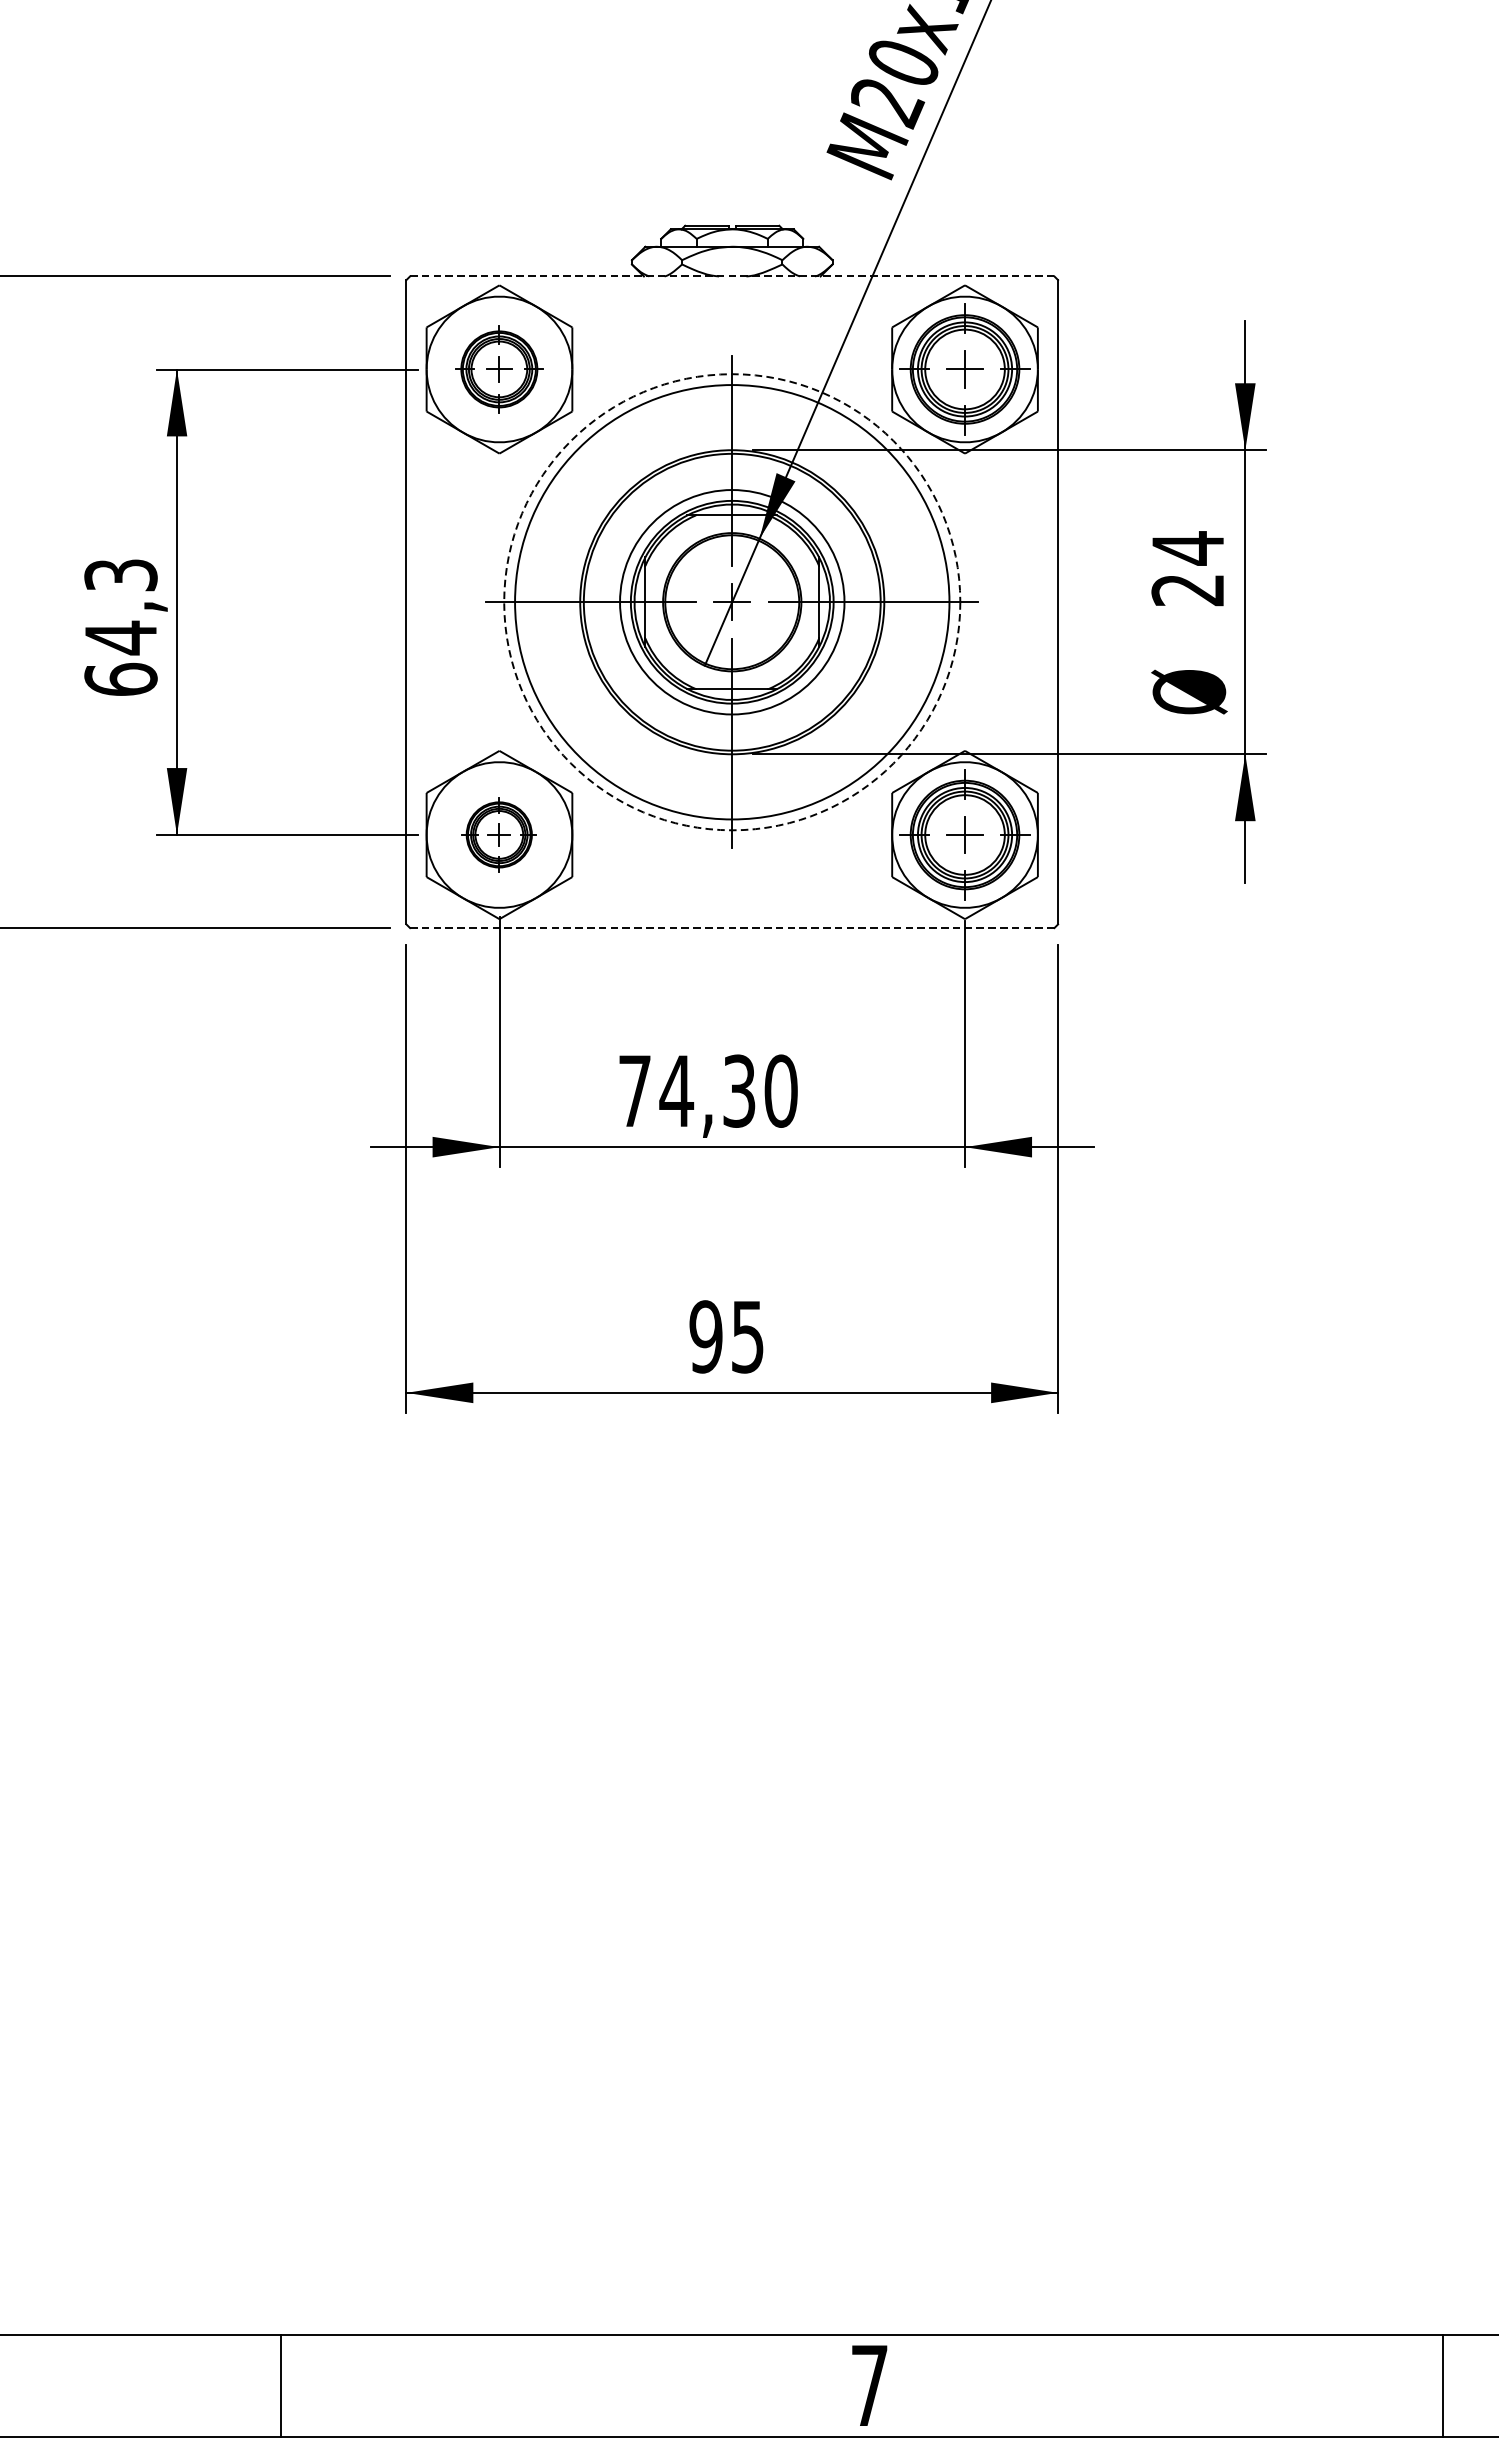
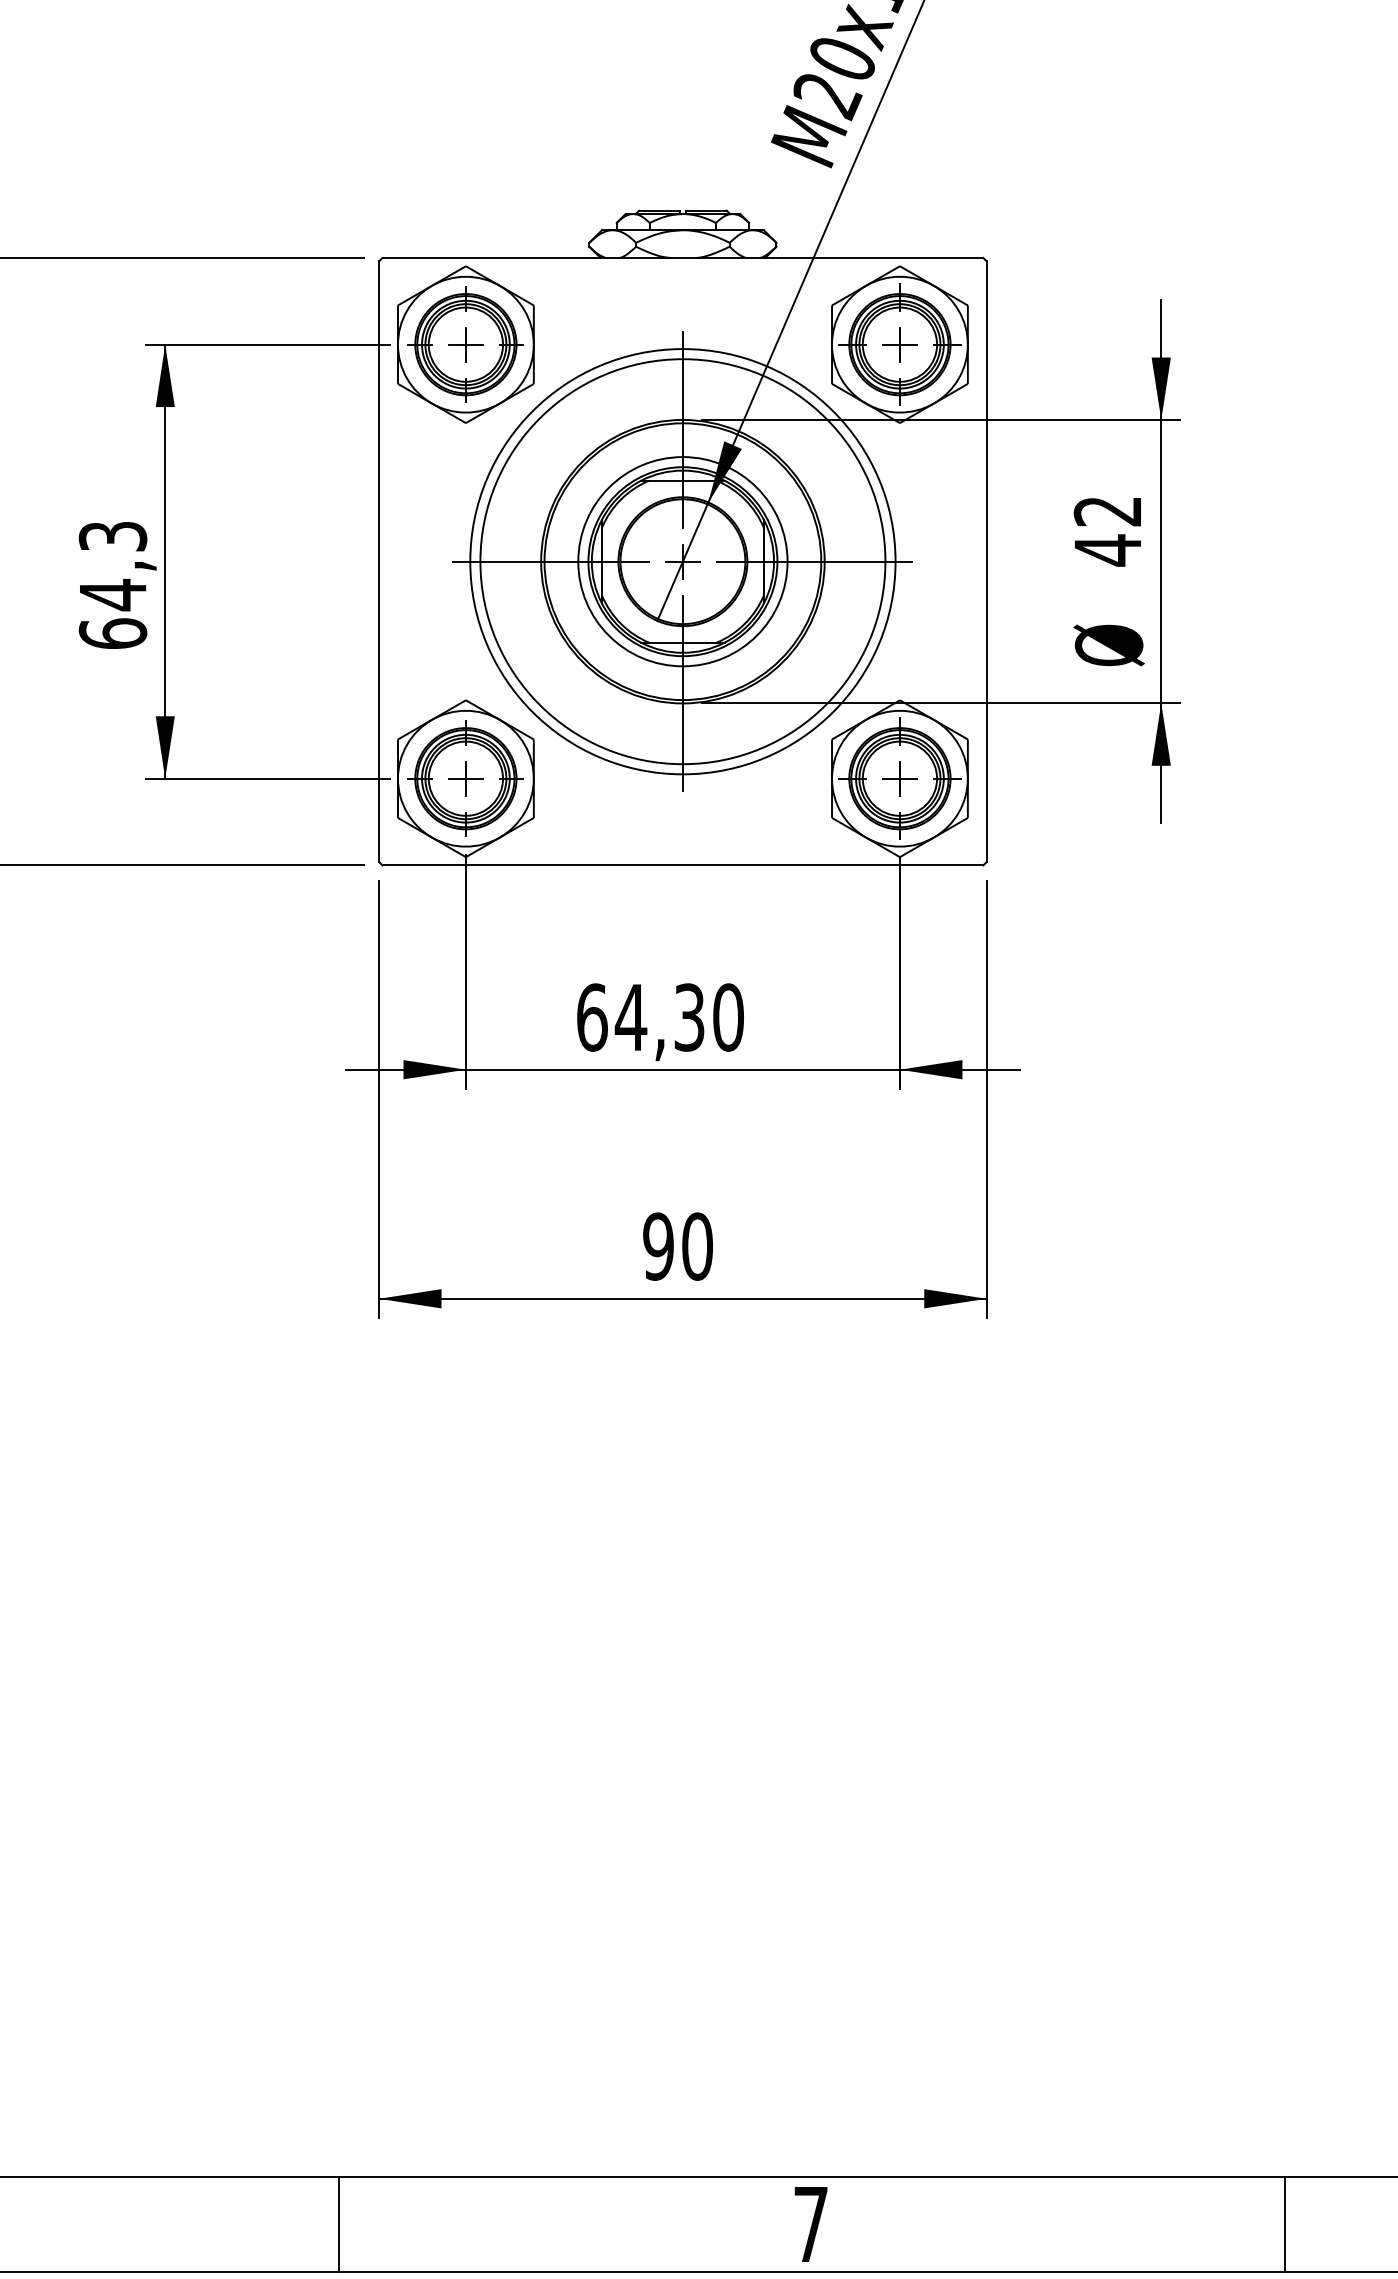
line: (732, 275) -> (683, 257), dashed -> solid
part: (499, 369) -> (465, 344), size x1.43
text: (1186, 568) -> (1106, 530), 24 -> 42
circle: (731, 602) -> (682, 561), dashed -> solid
part: (499, 834) -> (465, 778), size x1.67
line: (732, 928) -> (683, 865), dashed -> solid
text: (635, 1091) -> (592, 1017), 74,30 -> 64,30
text: (747, 1336) -> (697, 1246), 95 -> 90
line: (281, 2385) -> (339, 2224), moved
line: (1442, 2385) -> (1284, 2224), moved

